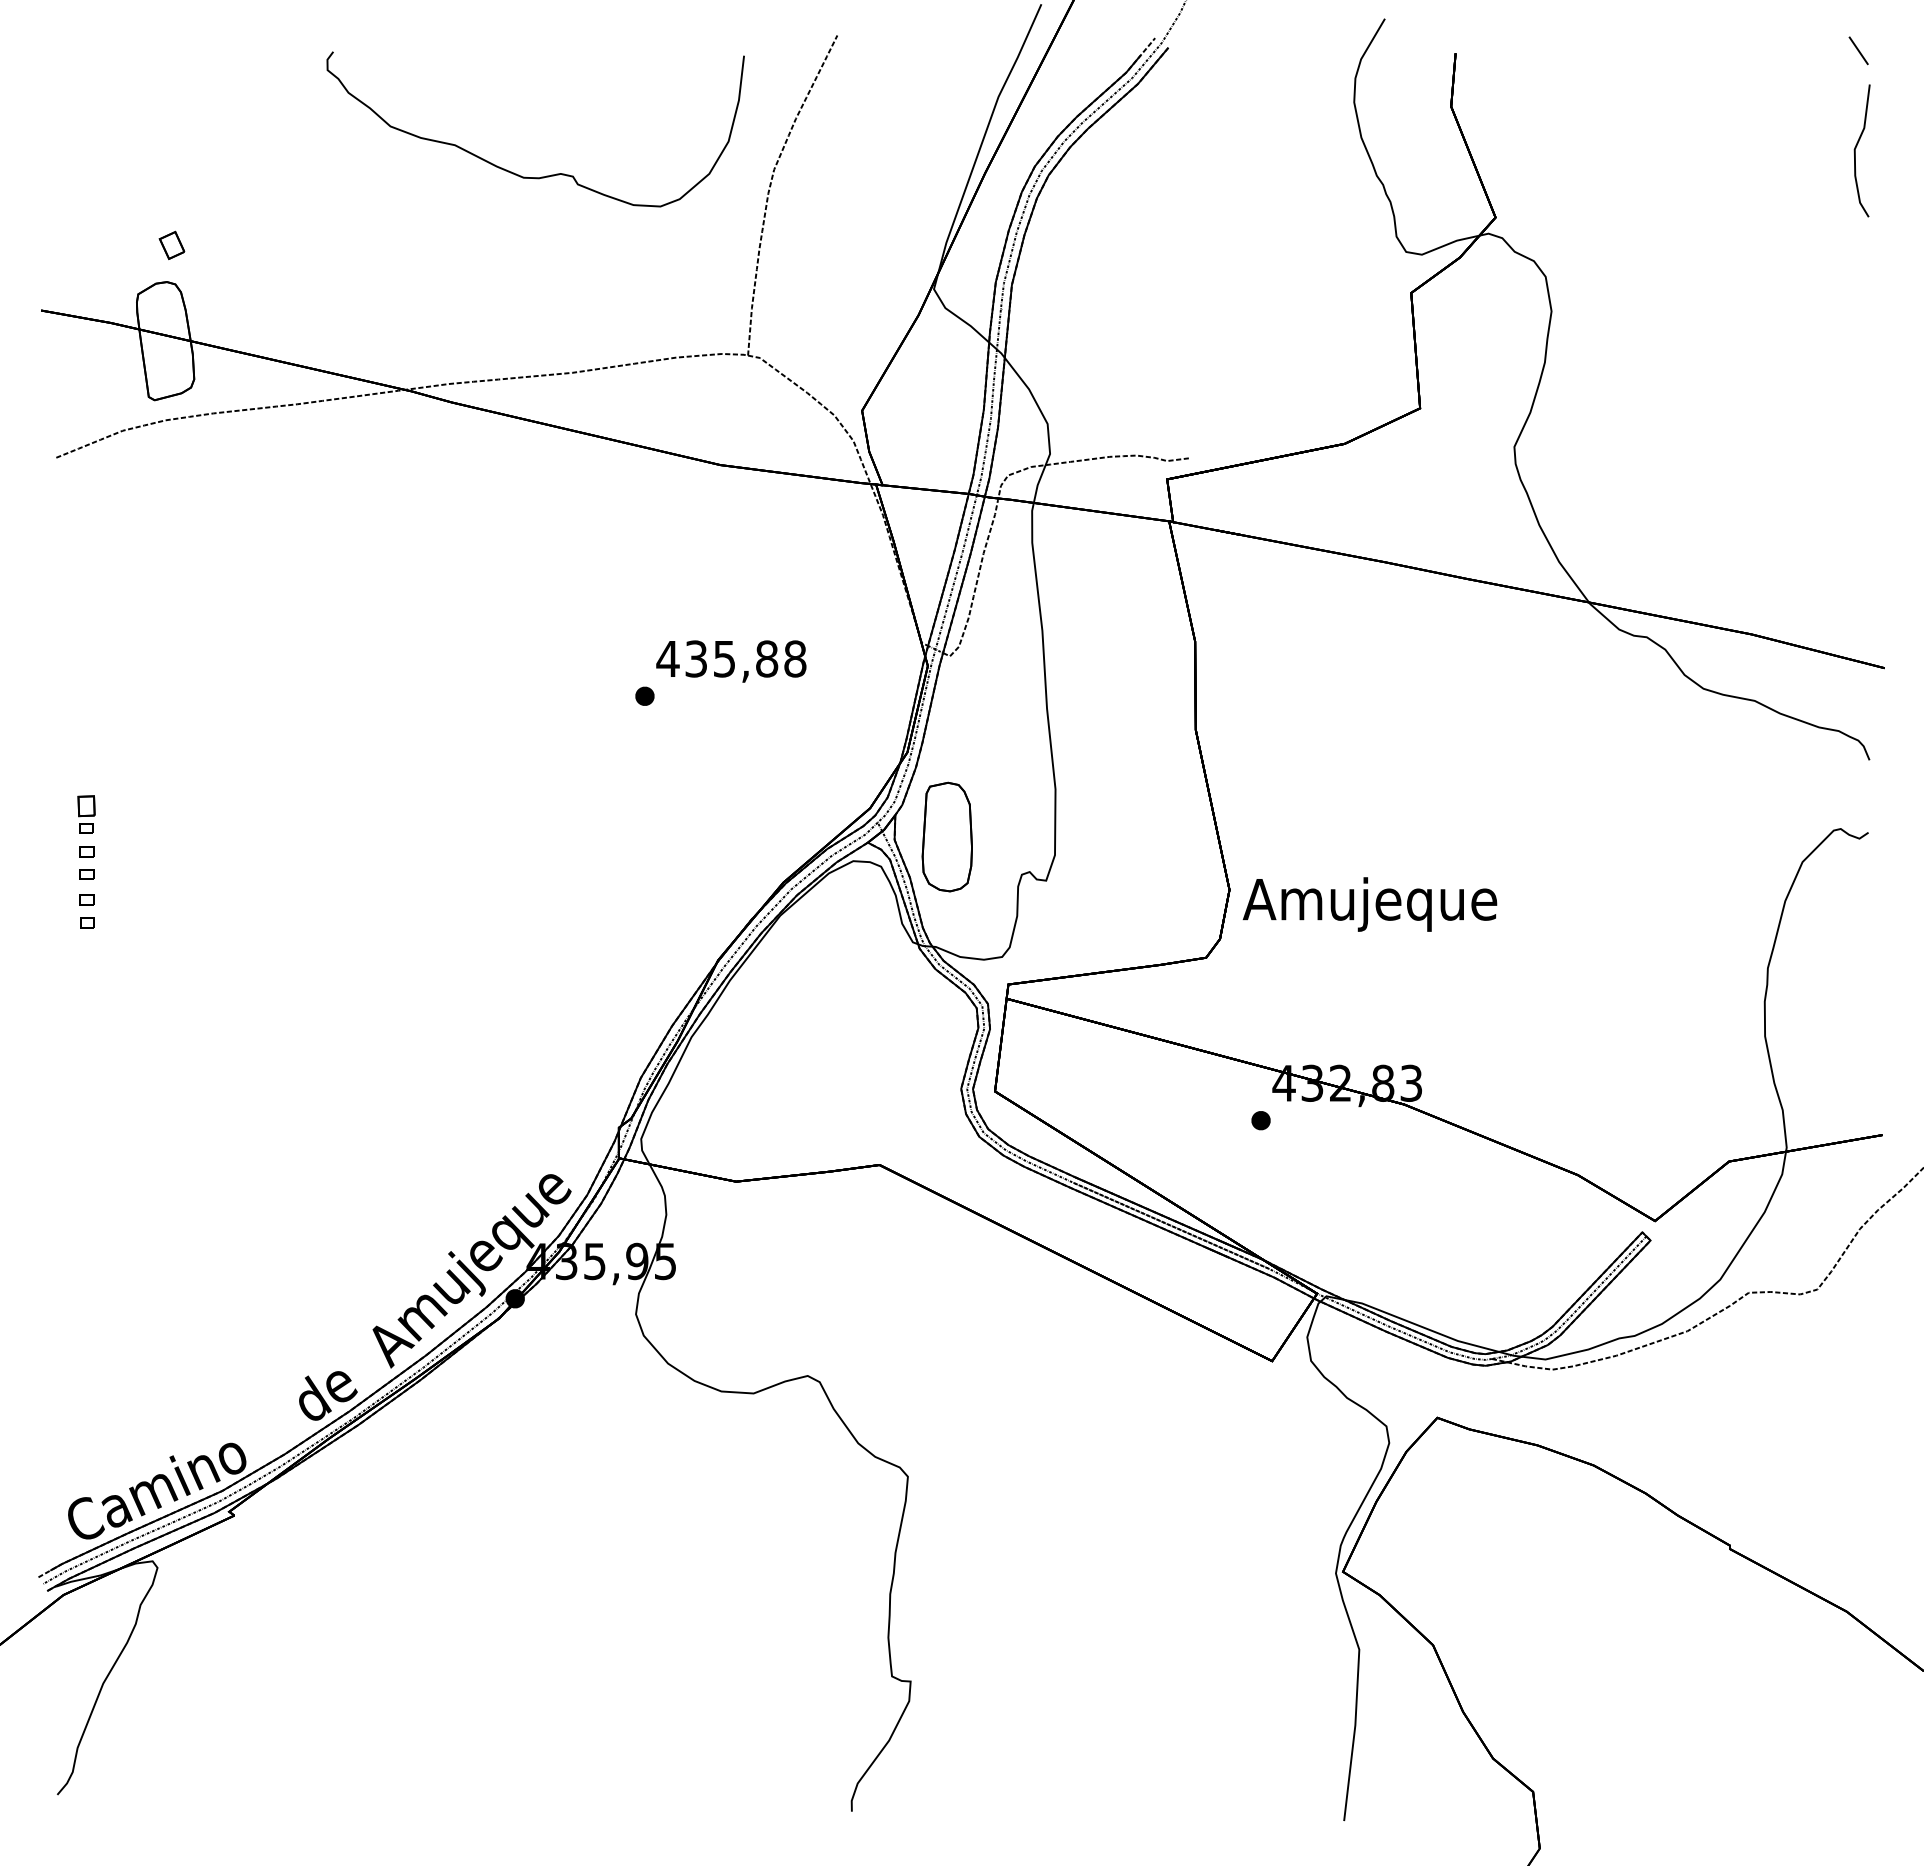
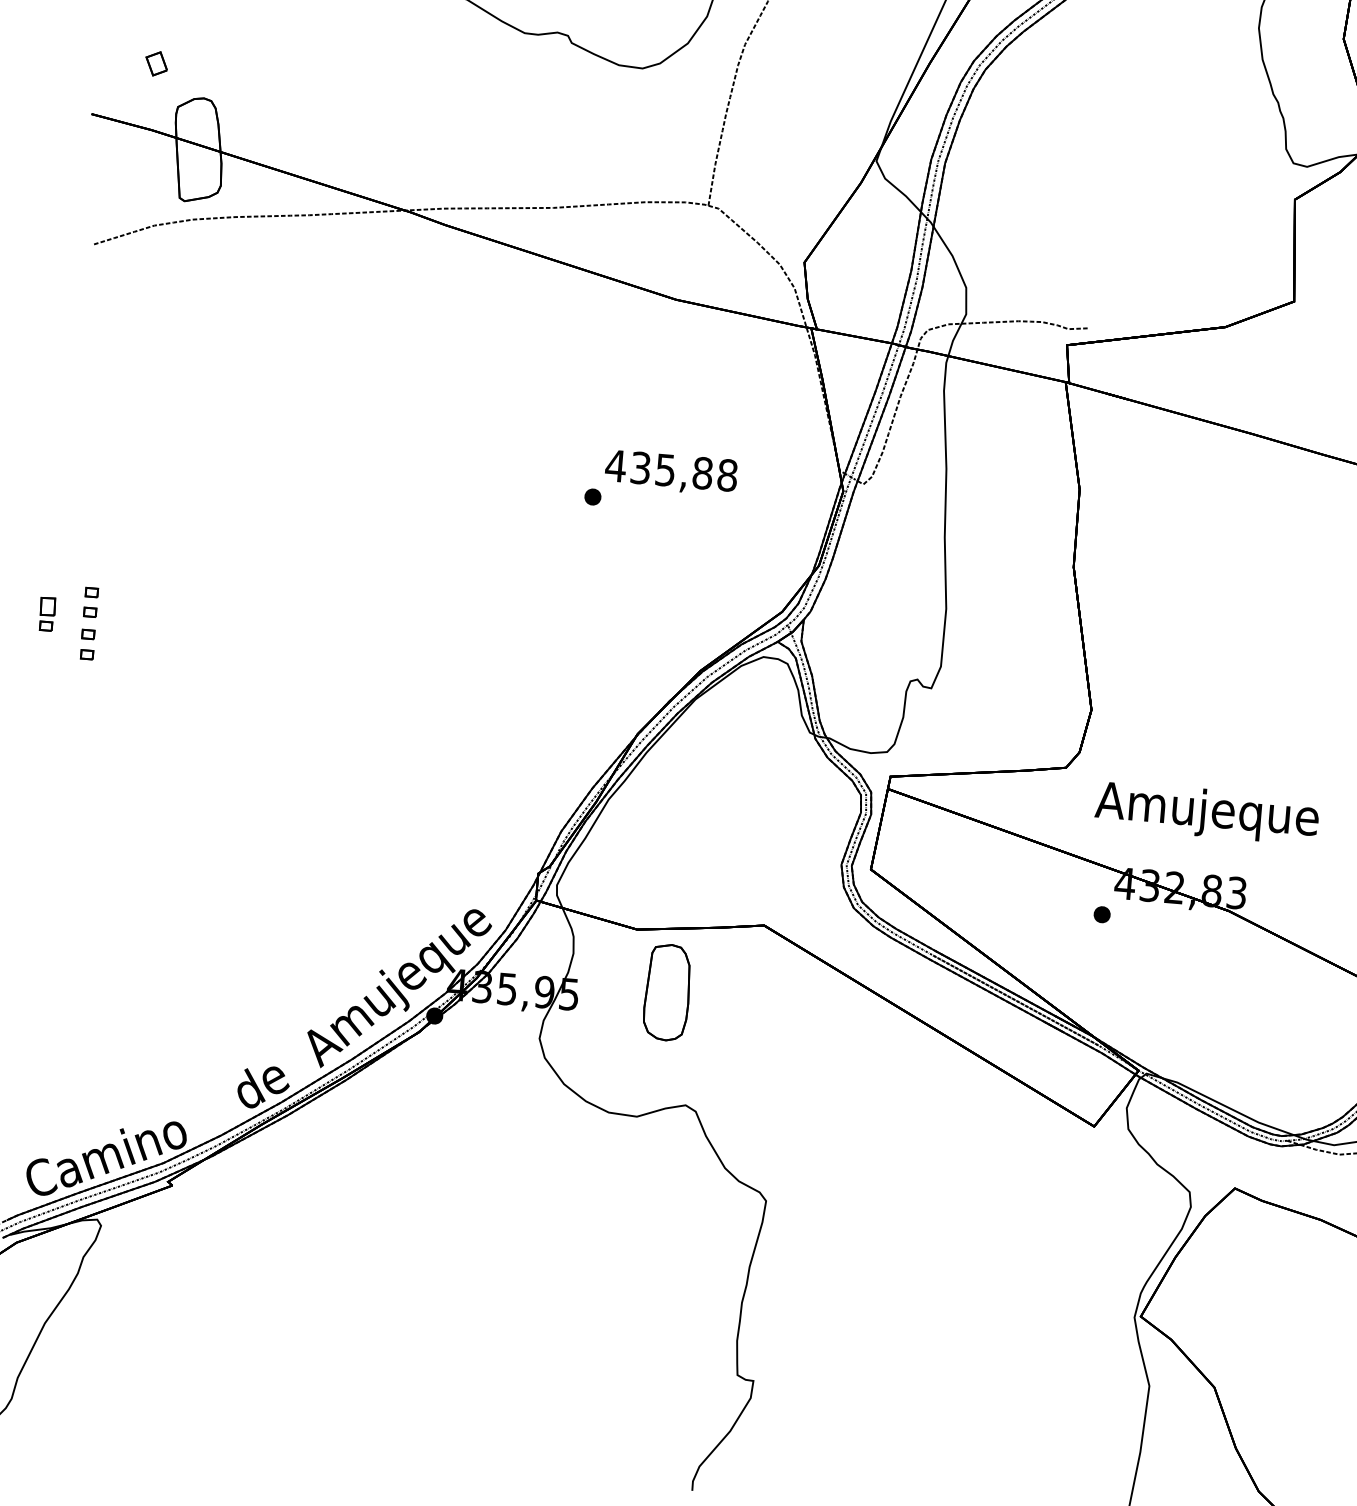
part: (171, 244) -> (156, 62), moved
part: (86, 814) -> (47, 613), moved
part: (946, 836) -> (666, 991), moved
text: (1369, 904) -> (1206, 812), moved

